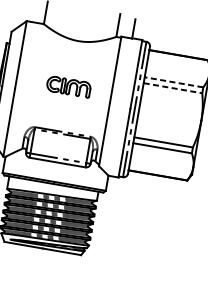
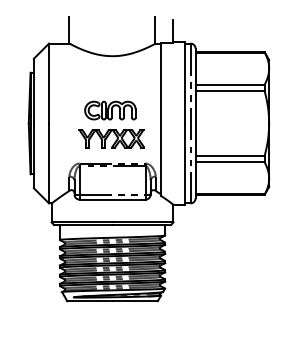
line: (174, 82) -> (230, 84), dashed -> solid
line: (173, 88) -> (230, 91), dashed -> solid
part: (65, 110) -> (111, 138), added

